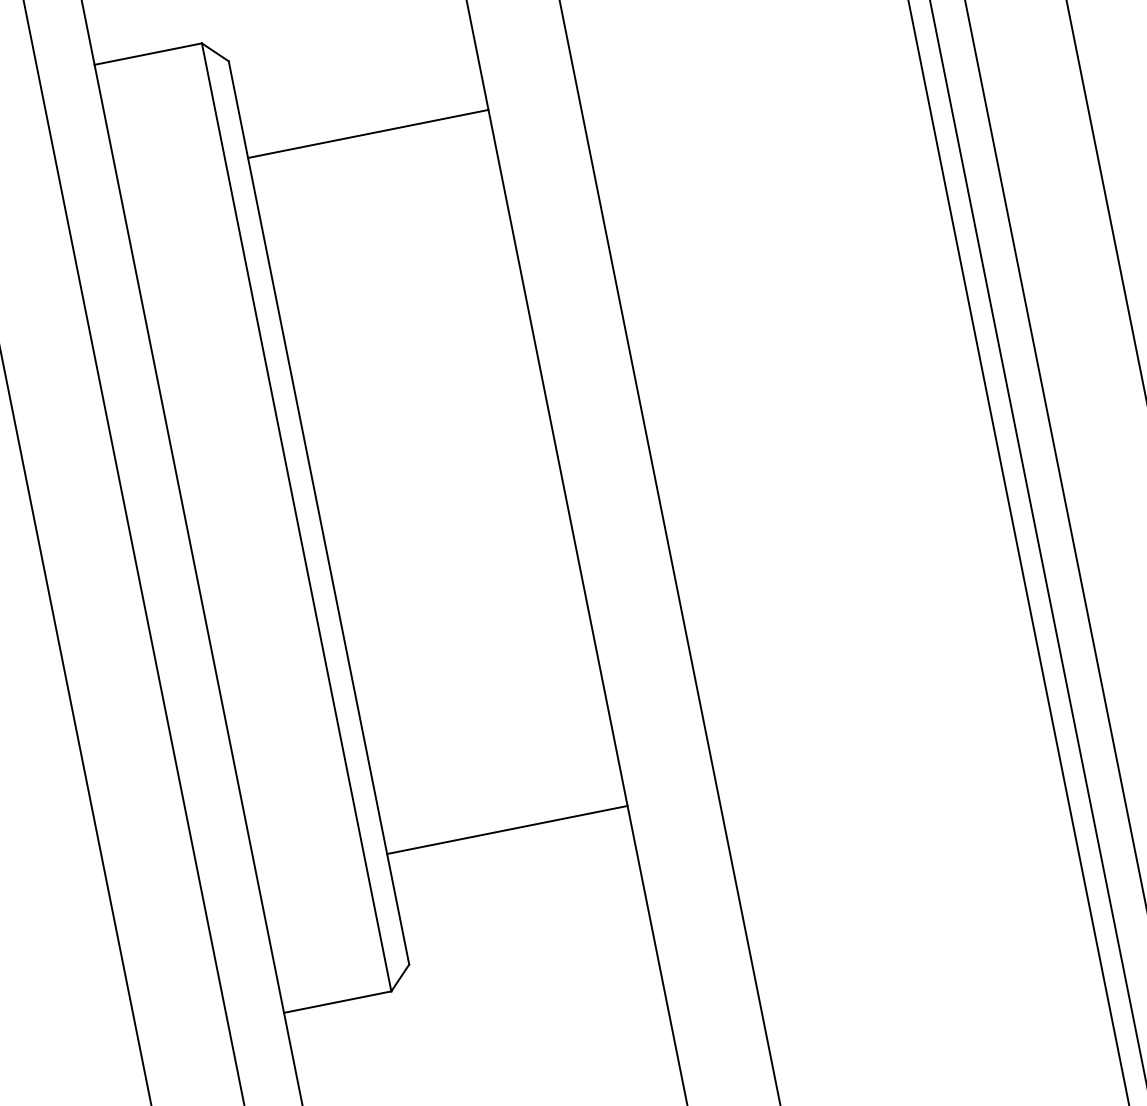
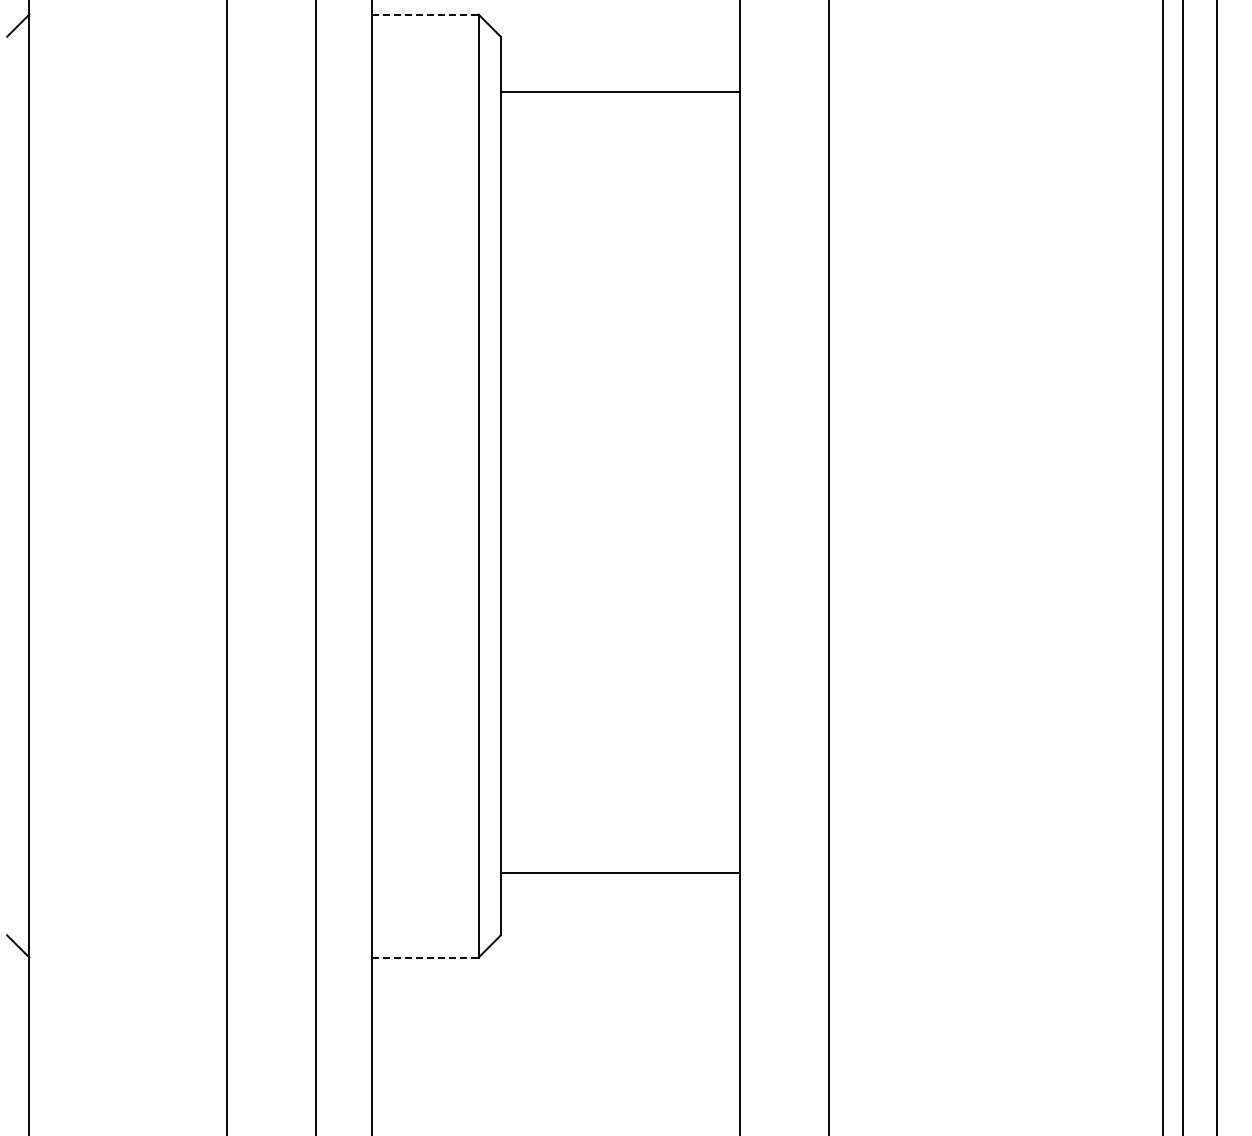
line: (148, 54) -> (425, 14), solid -> dashed
line: (368, 133) -> (620, 91), moved
line: (507, 830) -> (620, 873), moved
line: (337, 1002) -> (425, 957), solid -> dashed

